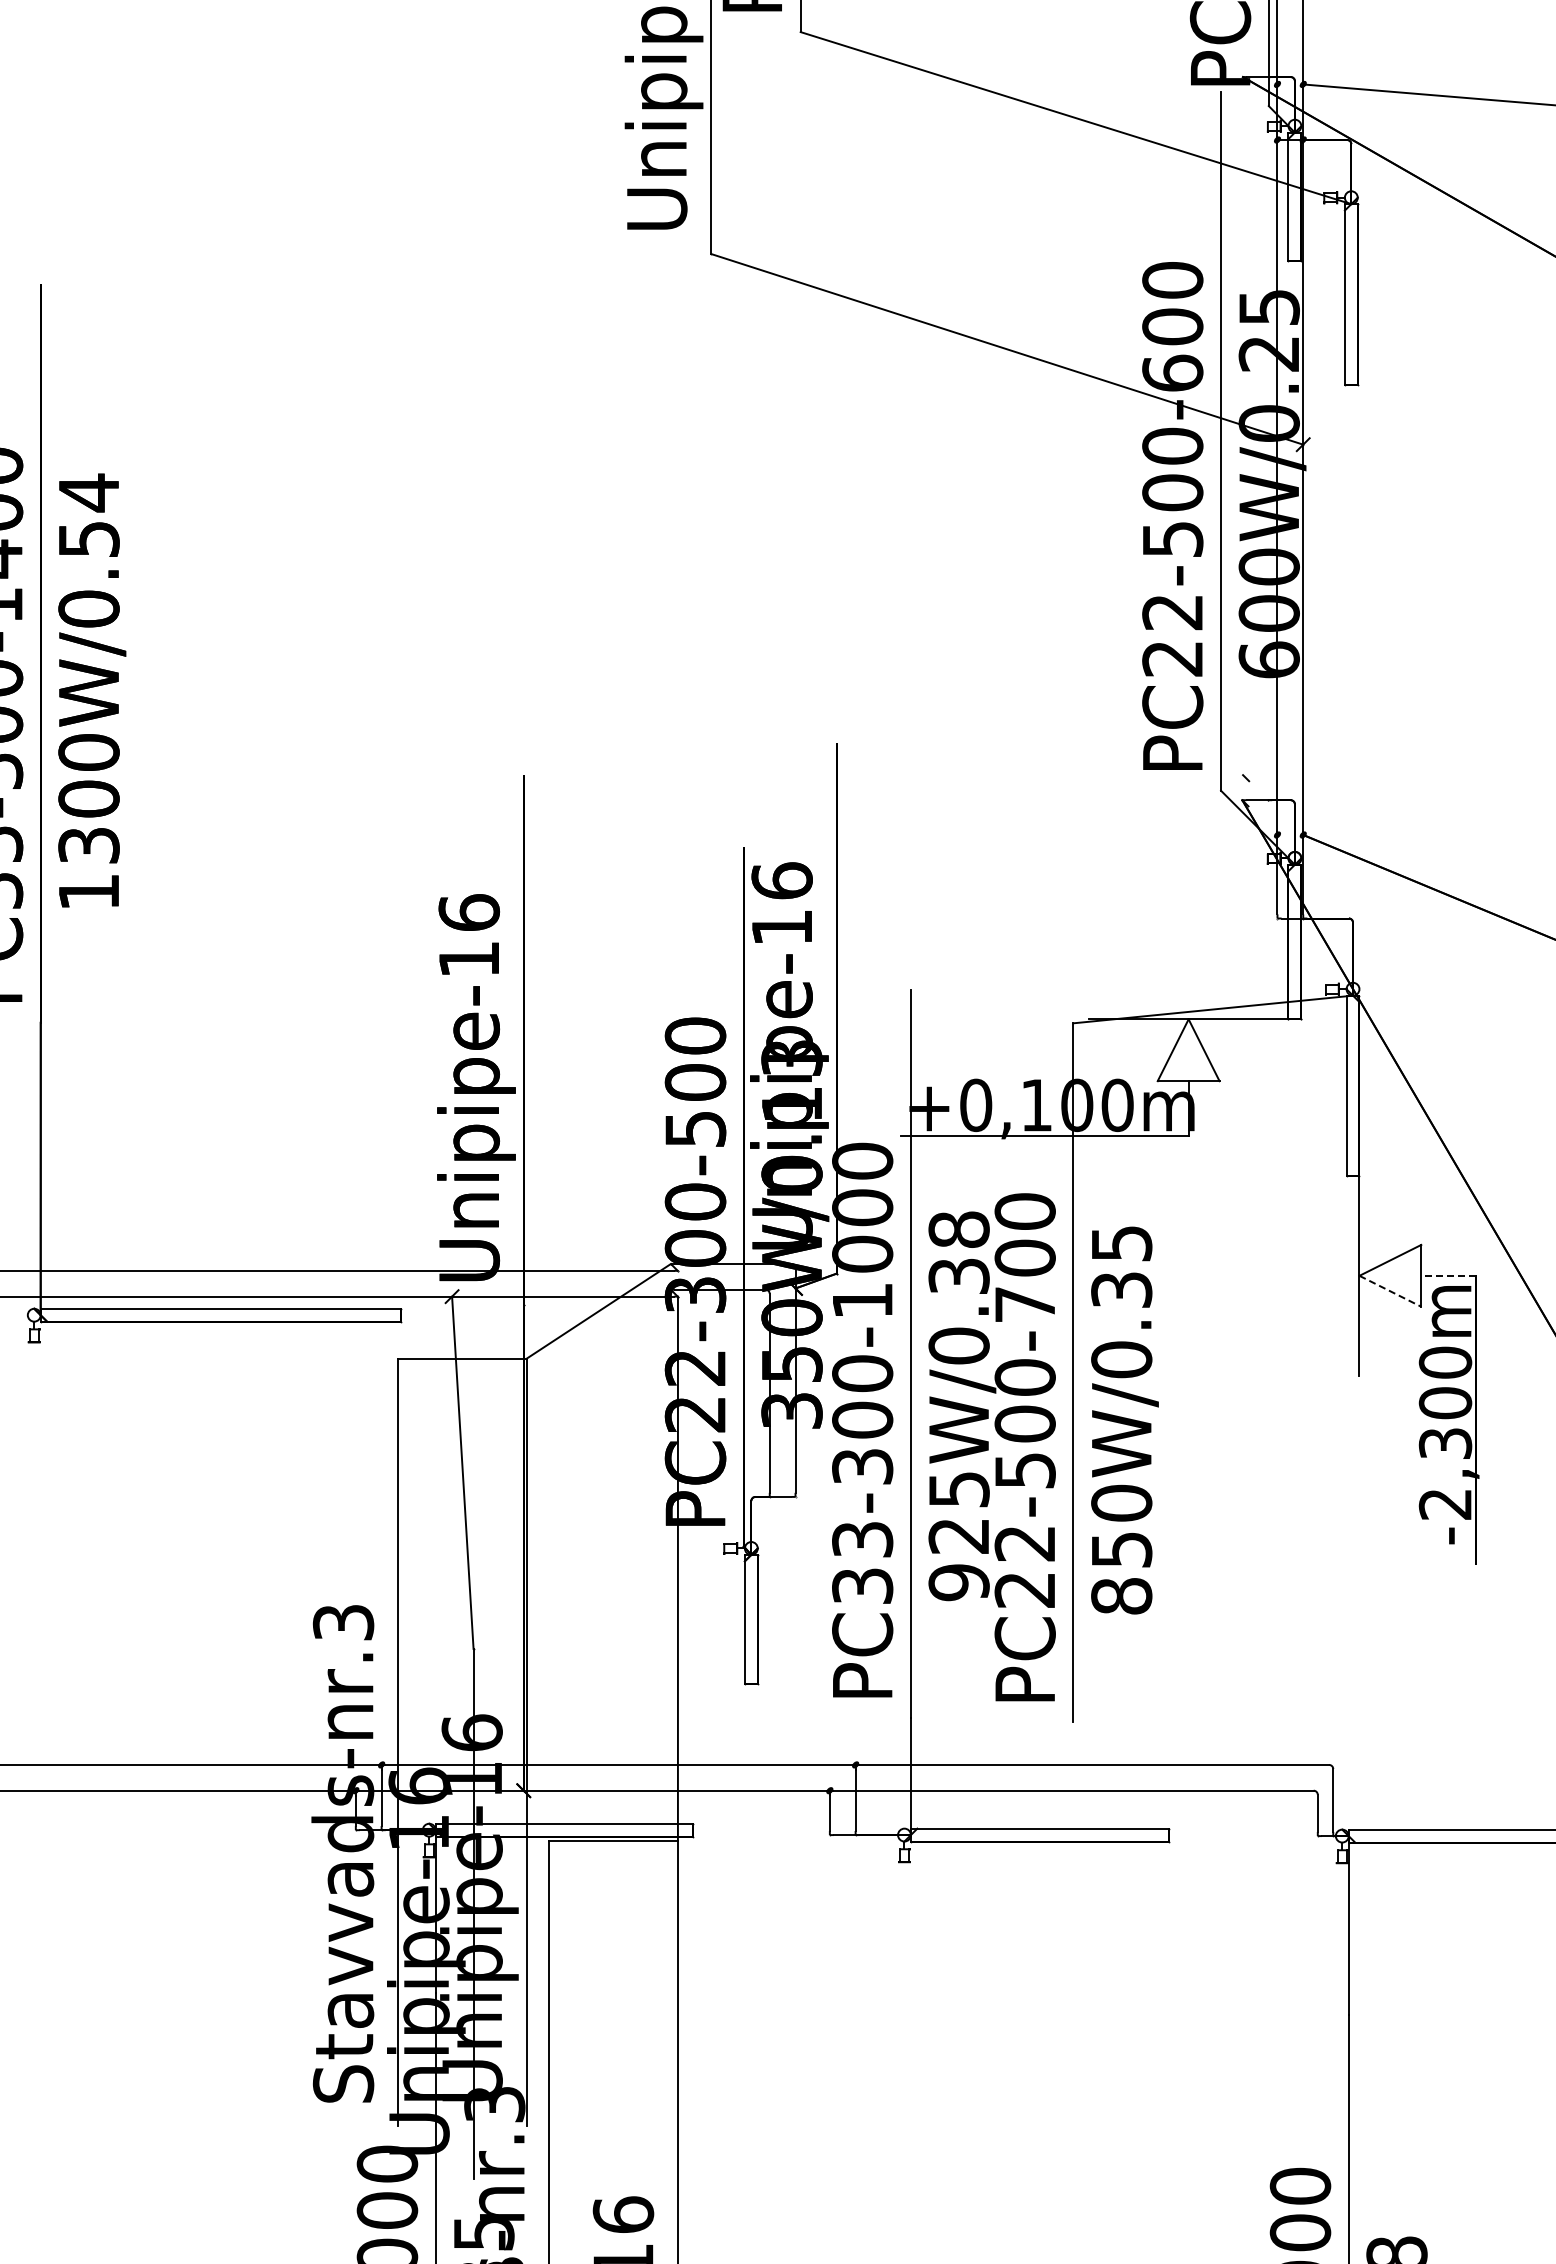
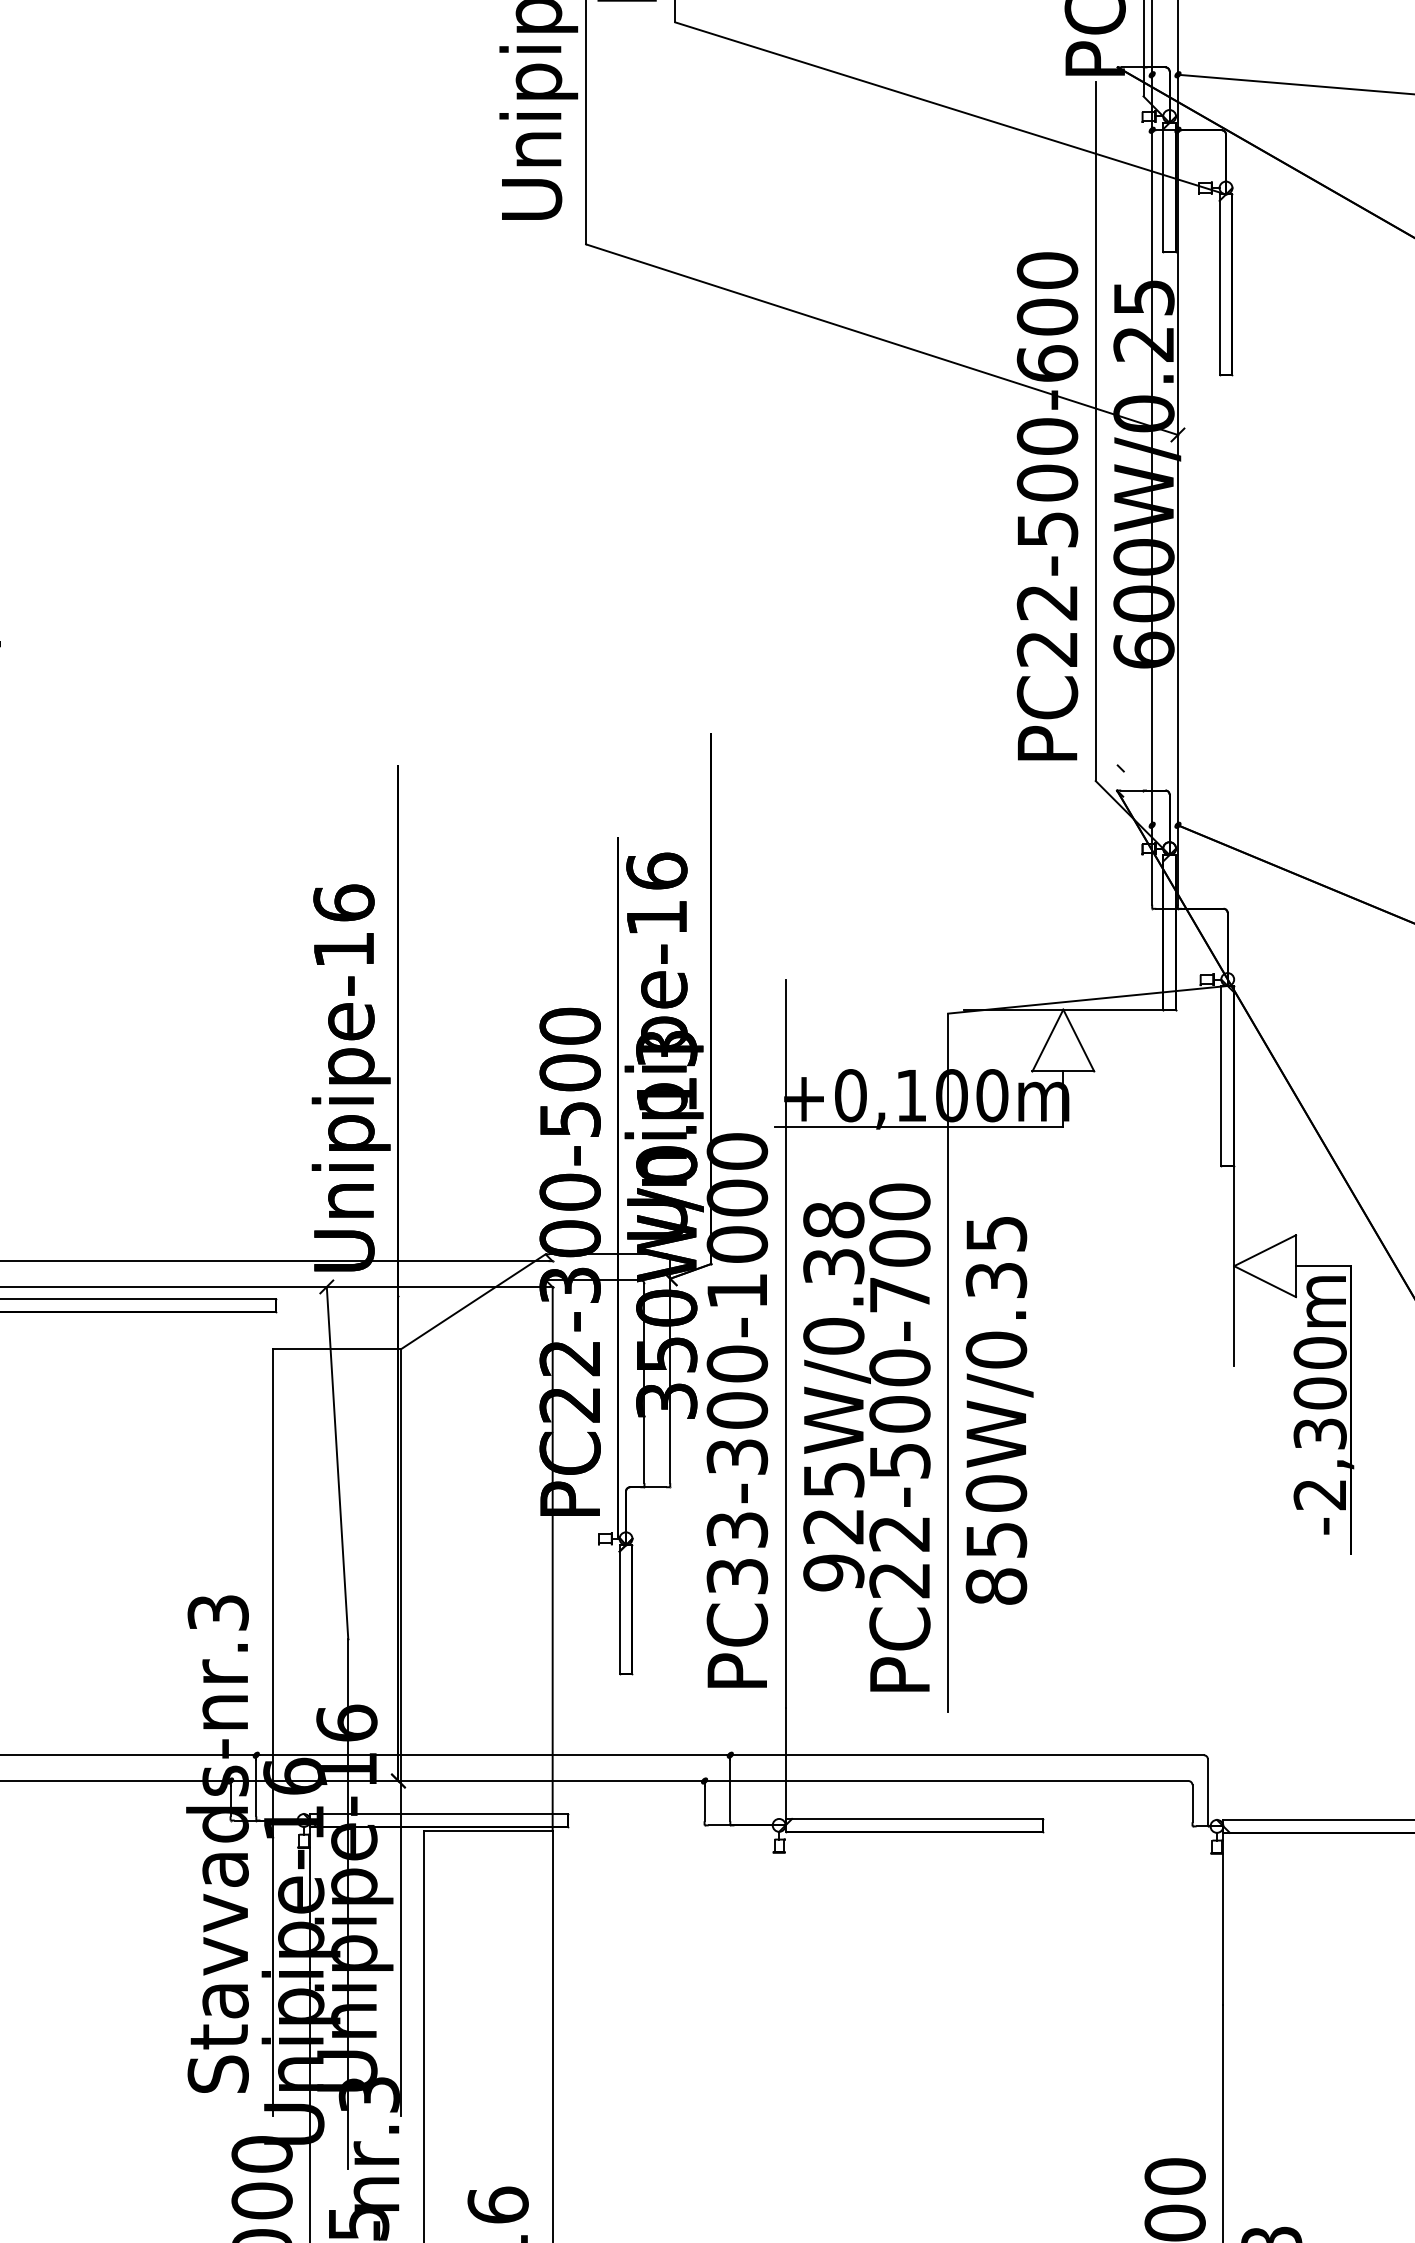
line: (1448, 1275) -> (1323, 1265), dashed -> solid
line: (1390, 1291) -> (1265, 1281), dashed -> solid

